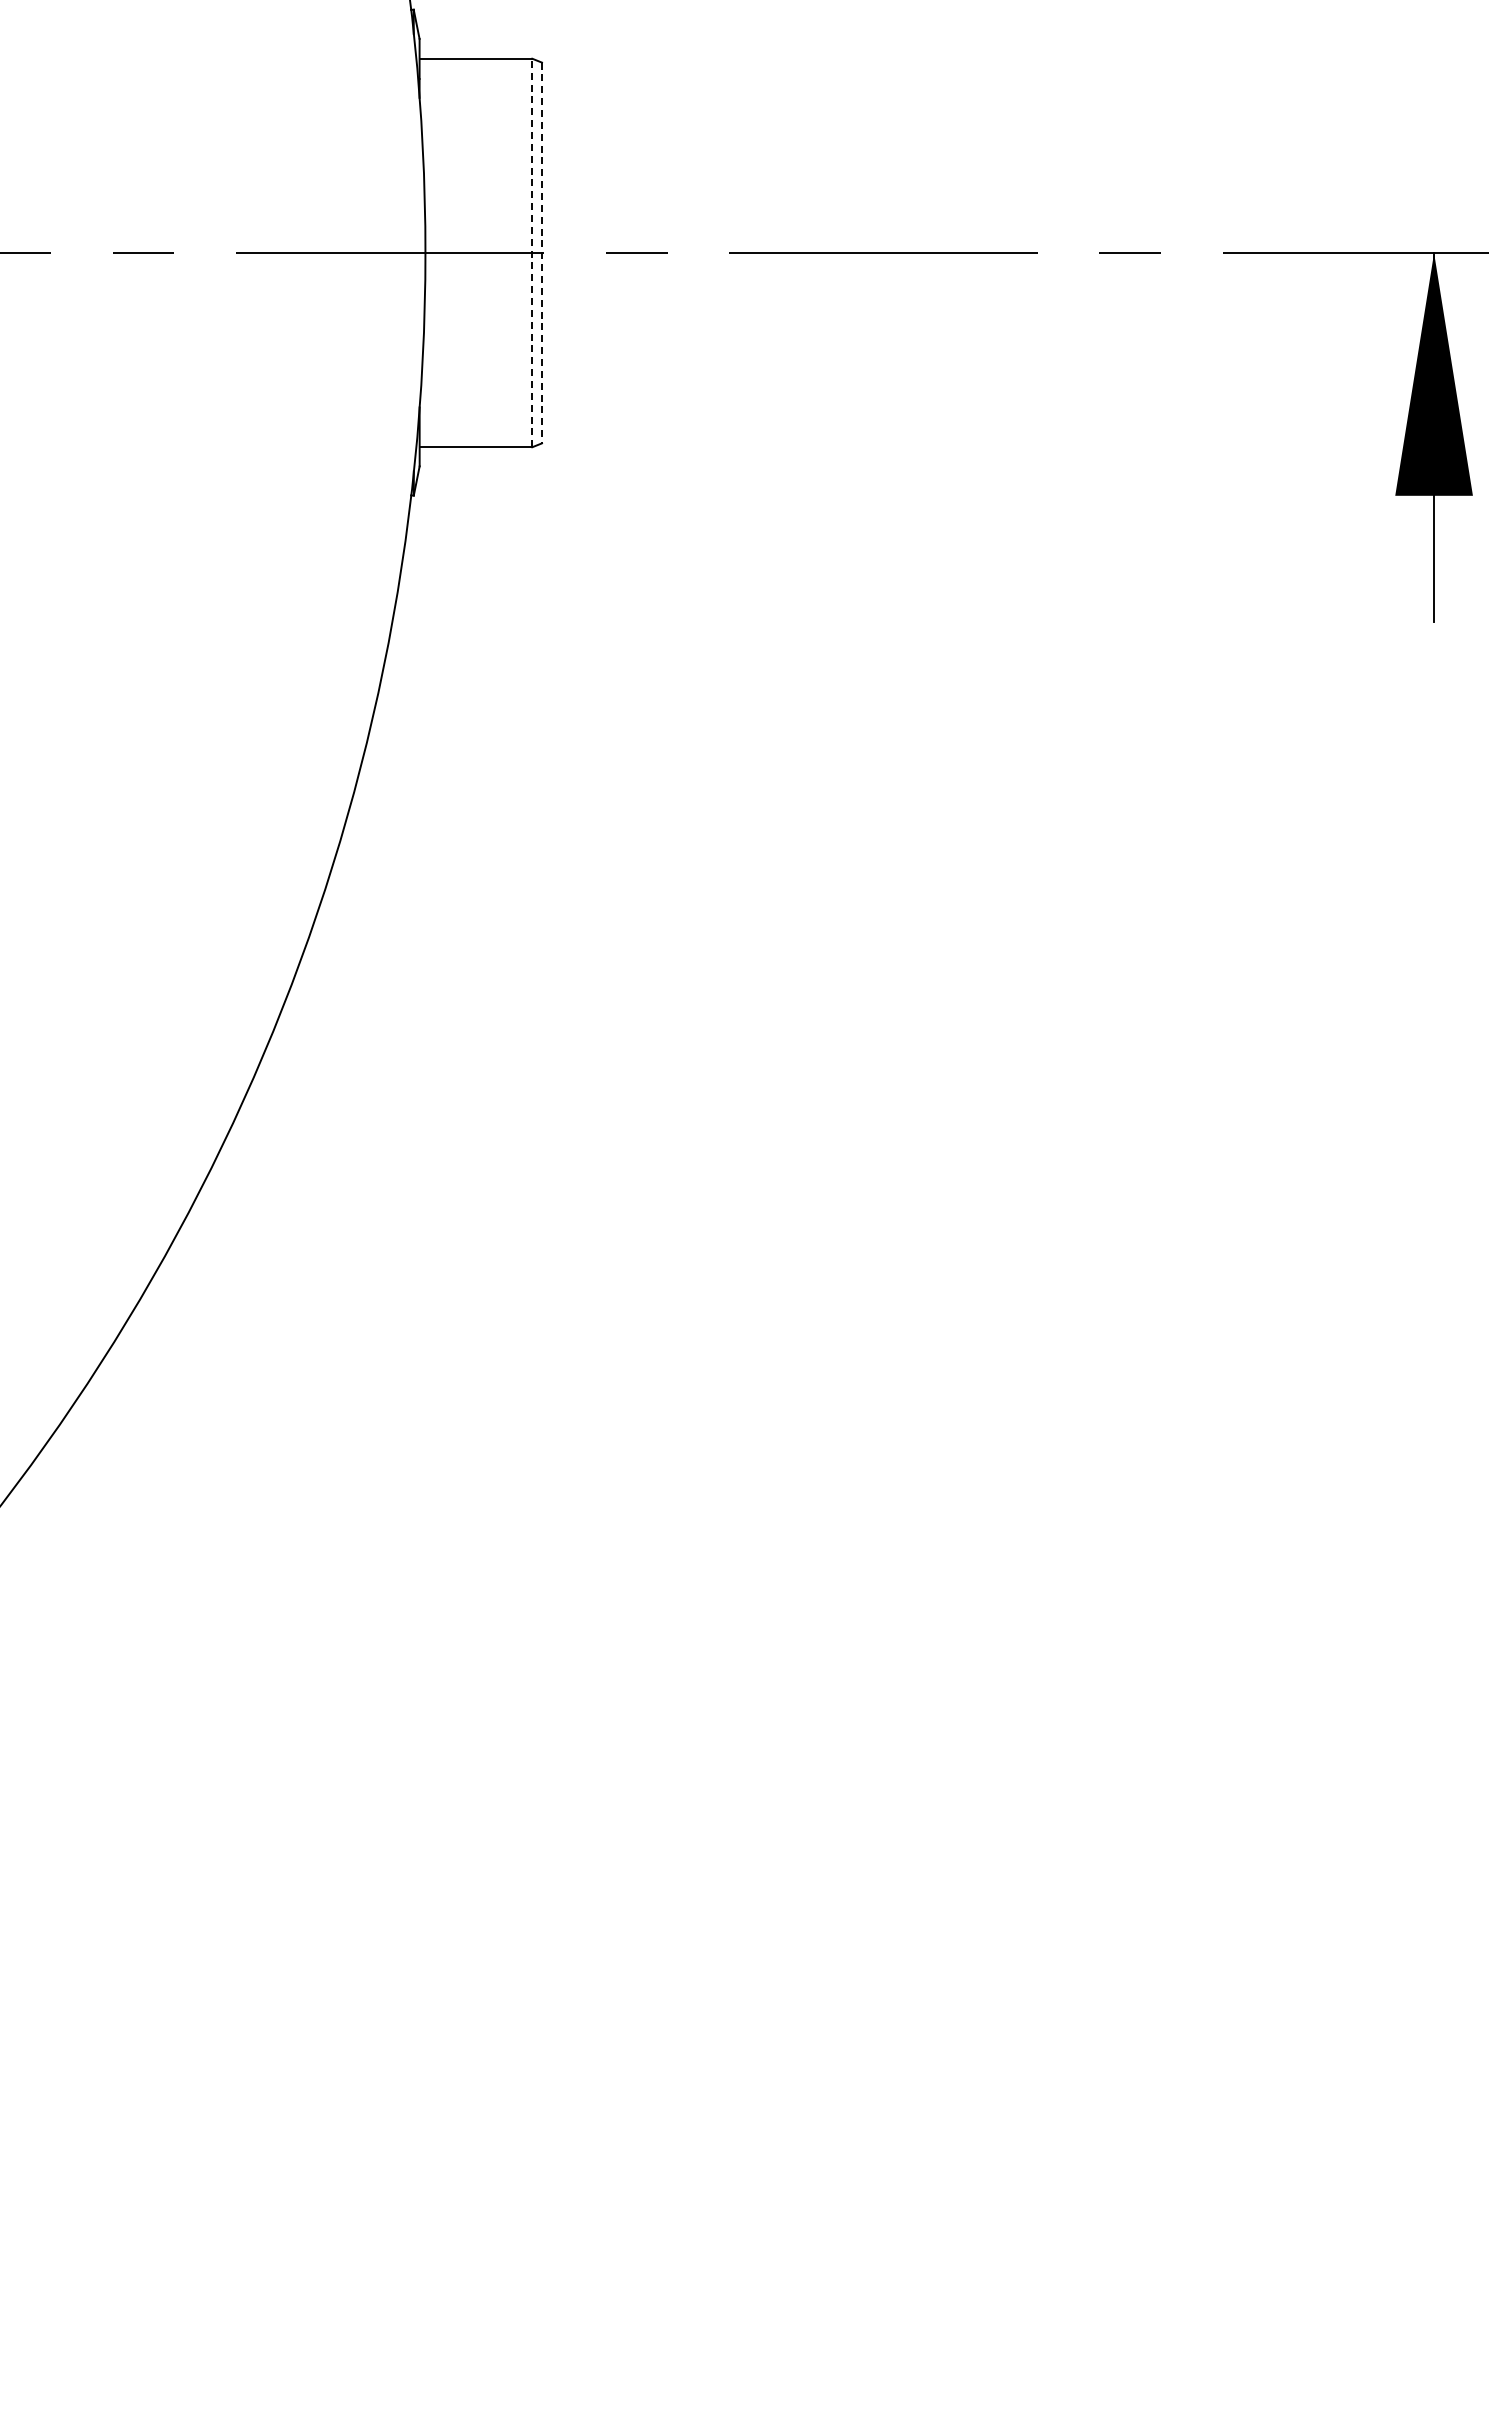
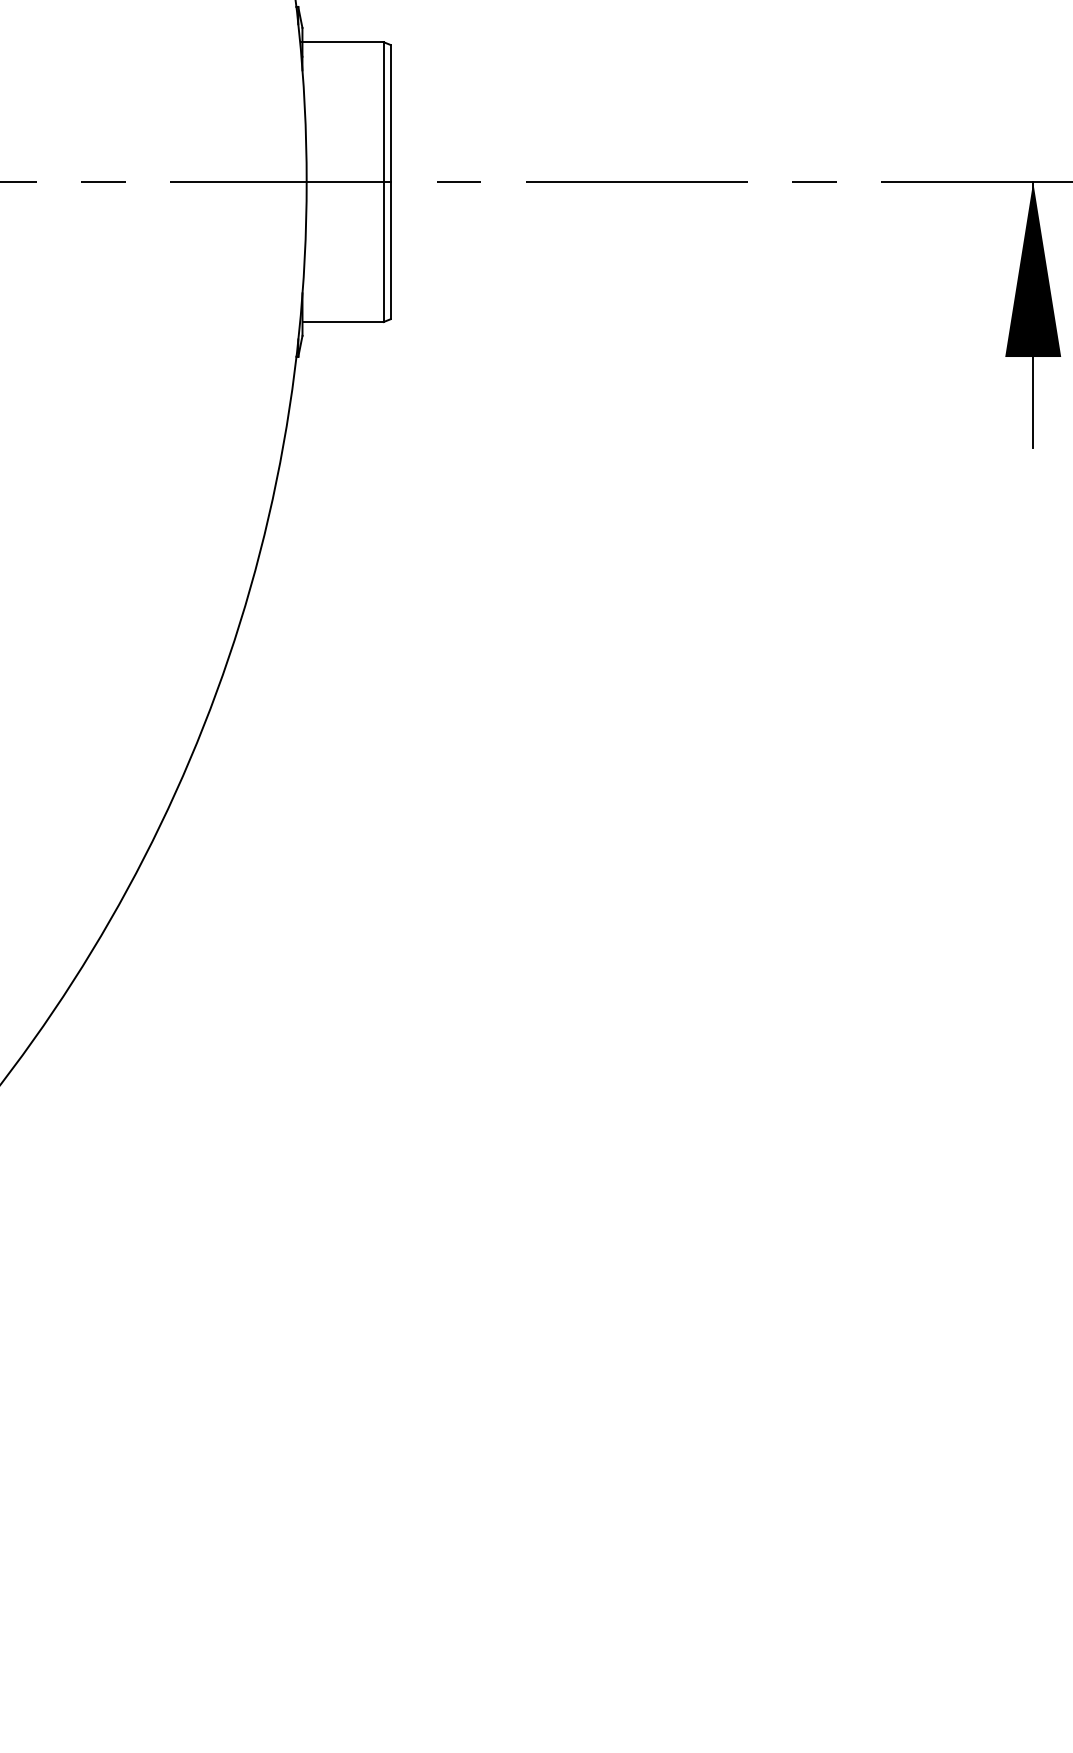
line: (532, 252) -> (383, 181), dashed -> solid
line: (542, 253) -> (390, 182), dashed -> solid

